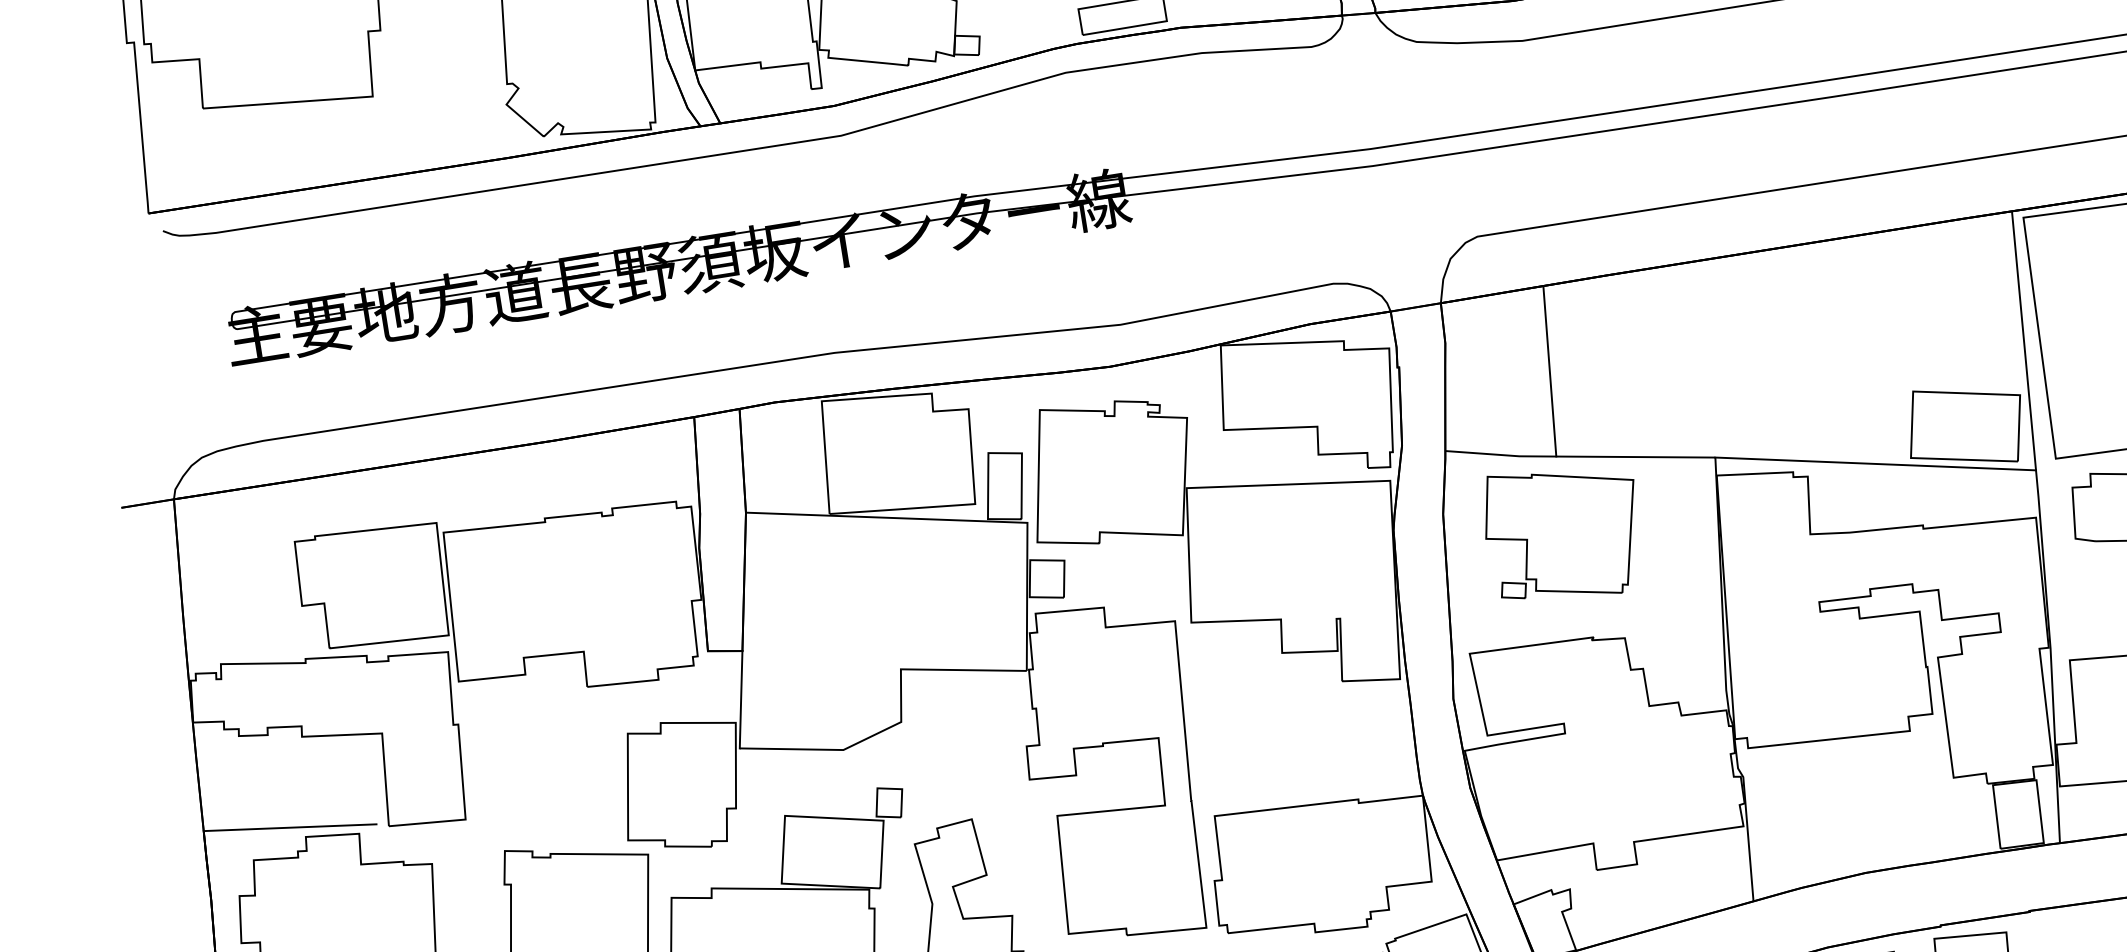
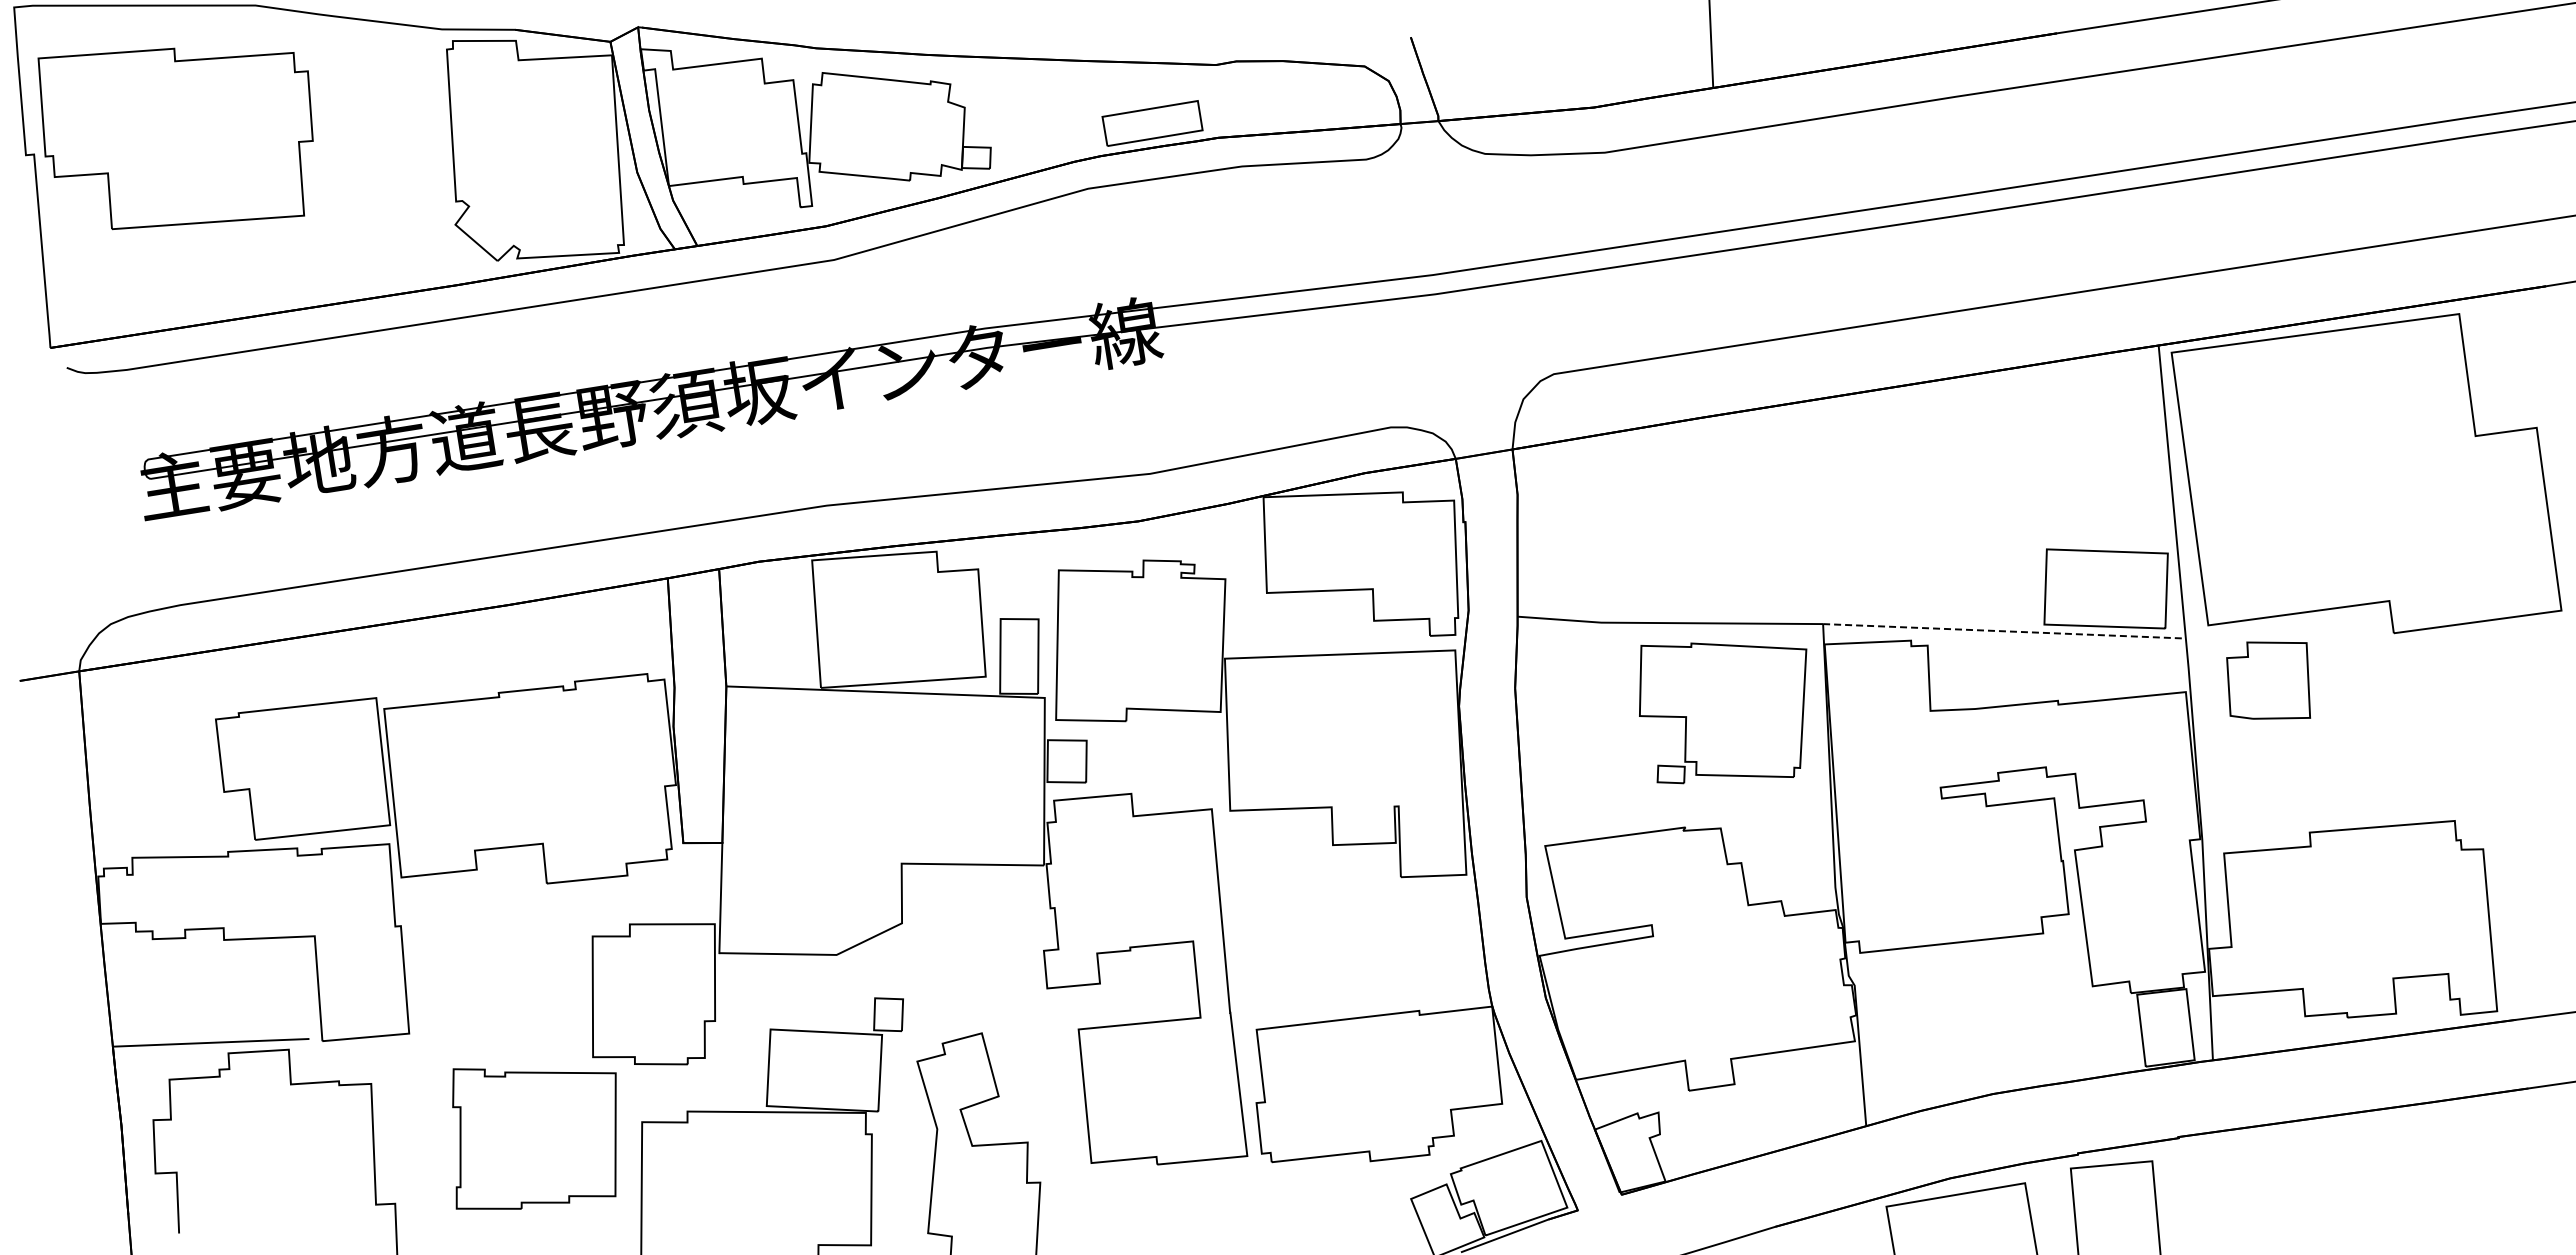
line: (1549, 371) -> (1635, 526), removed
line: (1875, 464) -> (2004, 631), solid -> dashed
part: (1560, 536) -> (1723, 713), moved

